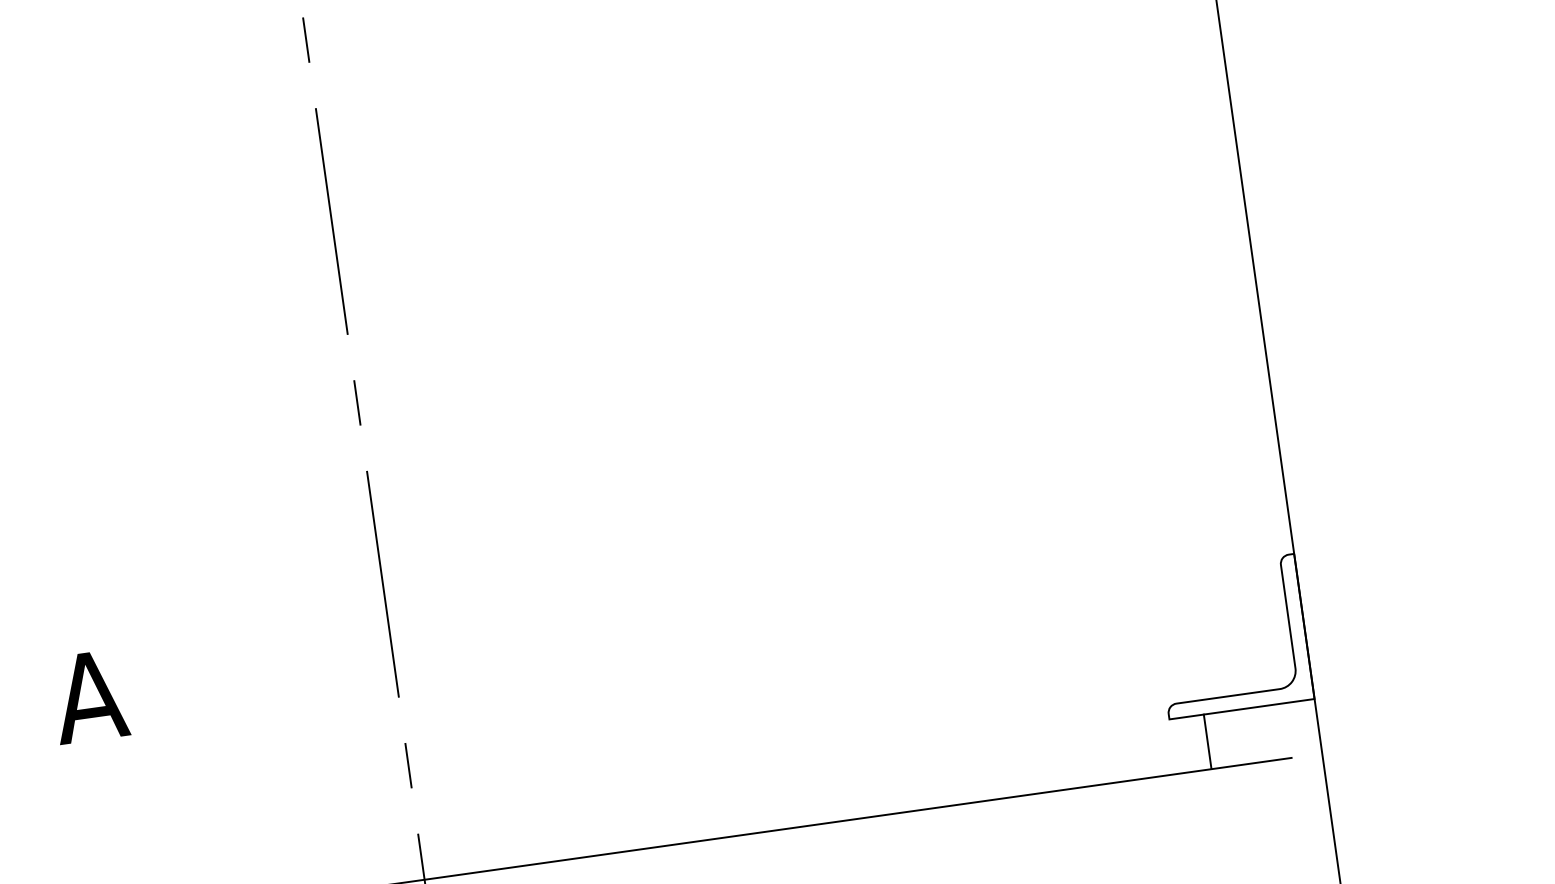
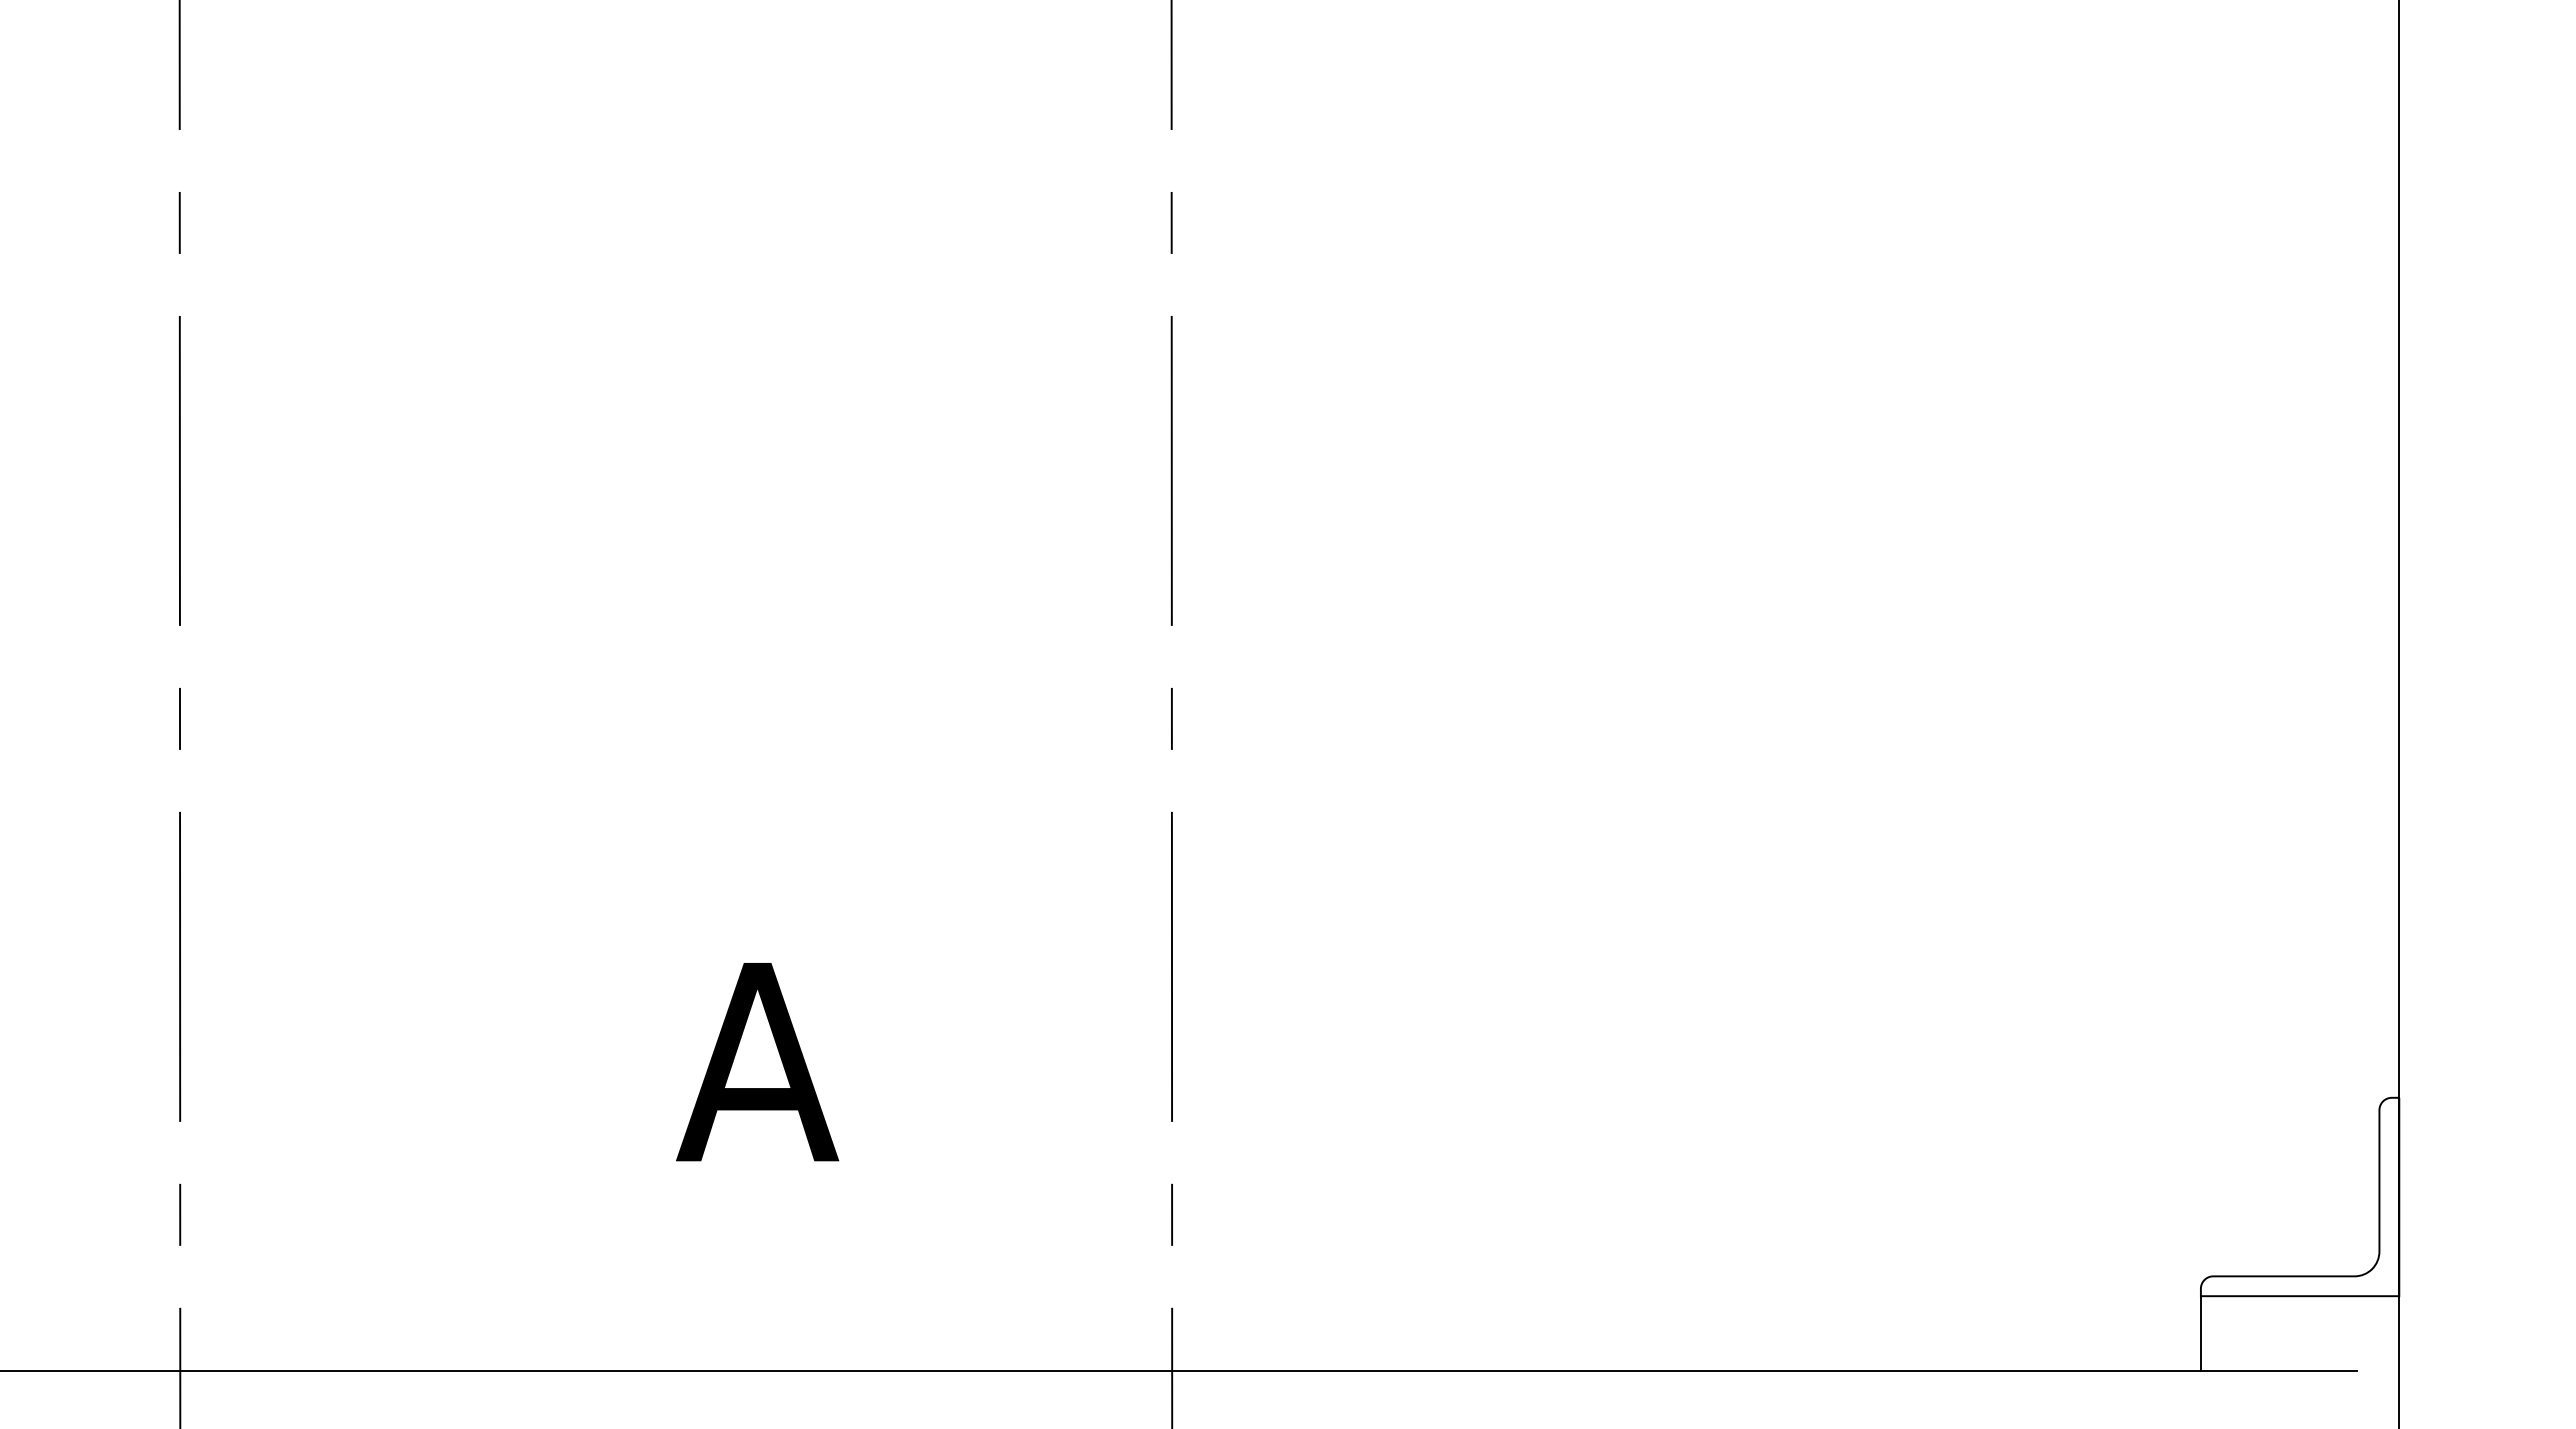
part: (89, 696) -> (757, 1062), size x1.67
line: (1207, 741) -> (2200, 1333), moved

